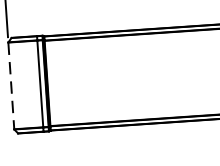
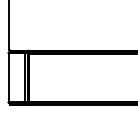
line: (11, 85) -> (8, 77), dashed -> solid

